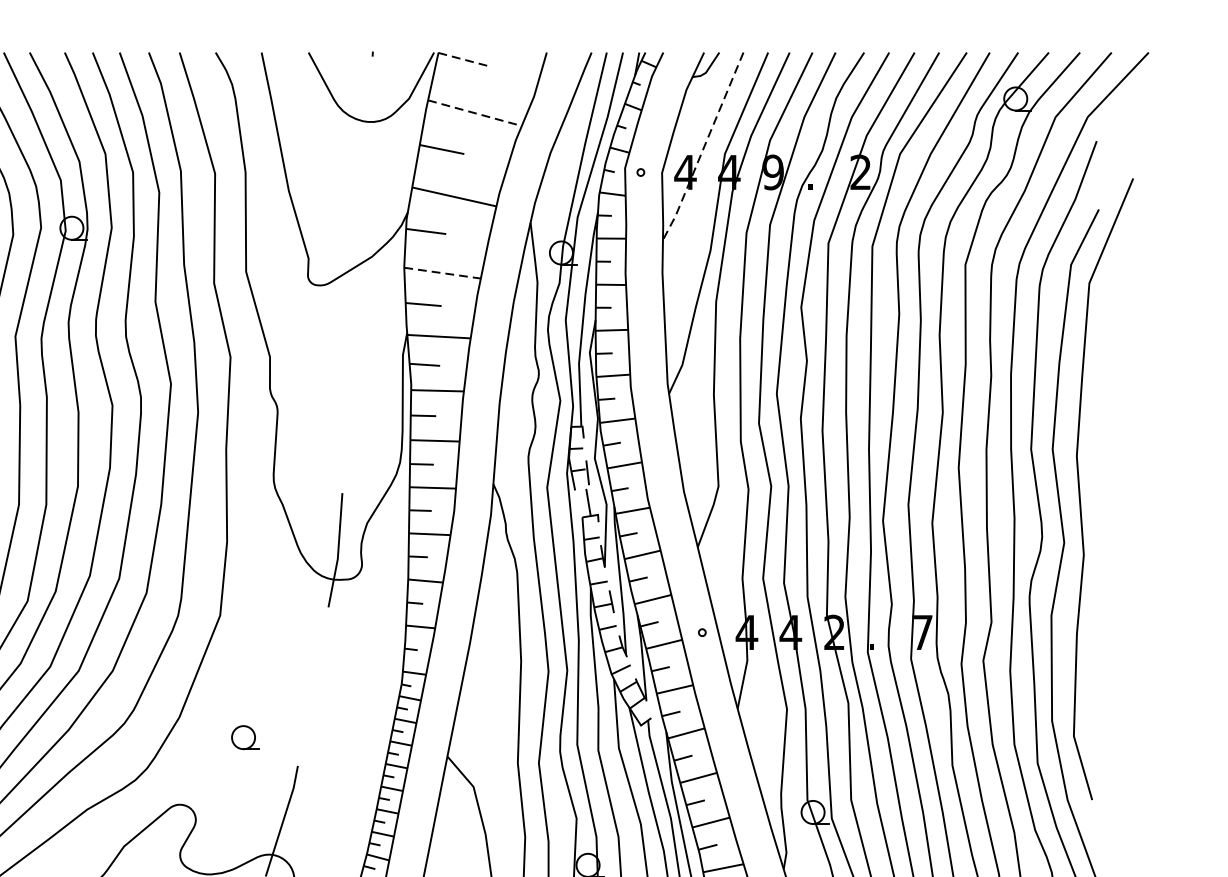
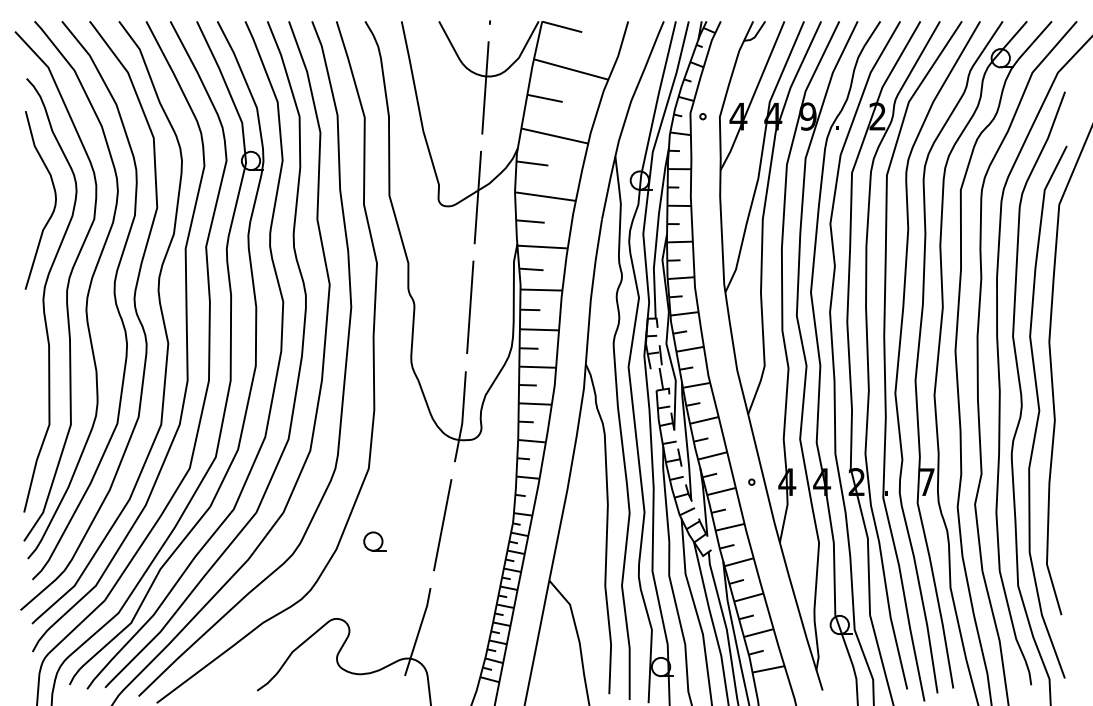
line: (464, 59) -> (562, 26), dashed -> solid
line: (475, 113) -> (571, 69), dashed -> solid
line: (367, 135) -> (485, 87), added
line: (704, 147) -> (753, 96), dashed -> solid
line: (442, 273) -> (545, 196), dashed -> solid
line: (357, 274) -> (477, 197), added
line: (348, 412) -> (470, 307), added
line: (312, 687) -> (442, 525), added
part: (244, 737) -> (374, 541), moved

